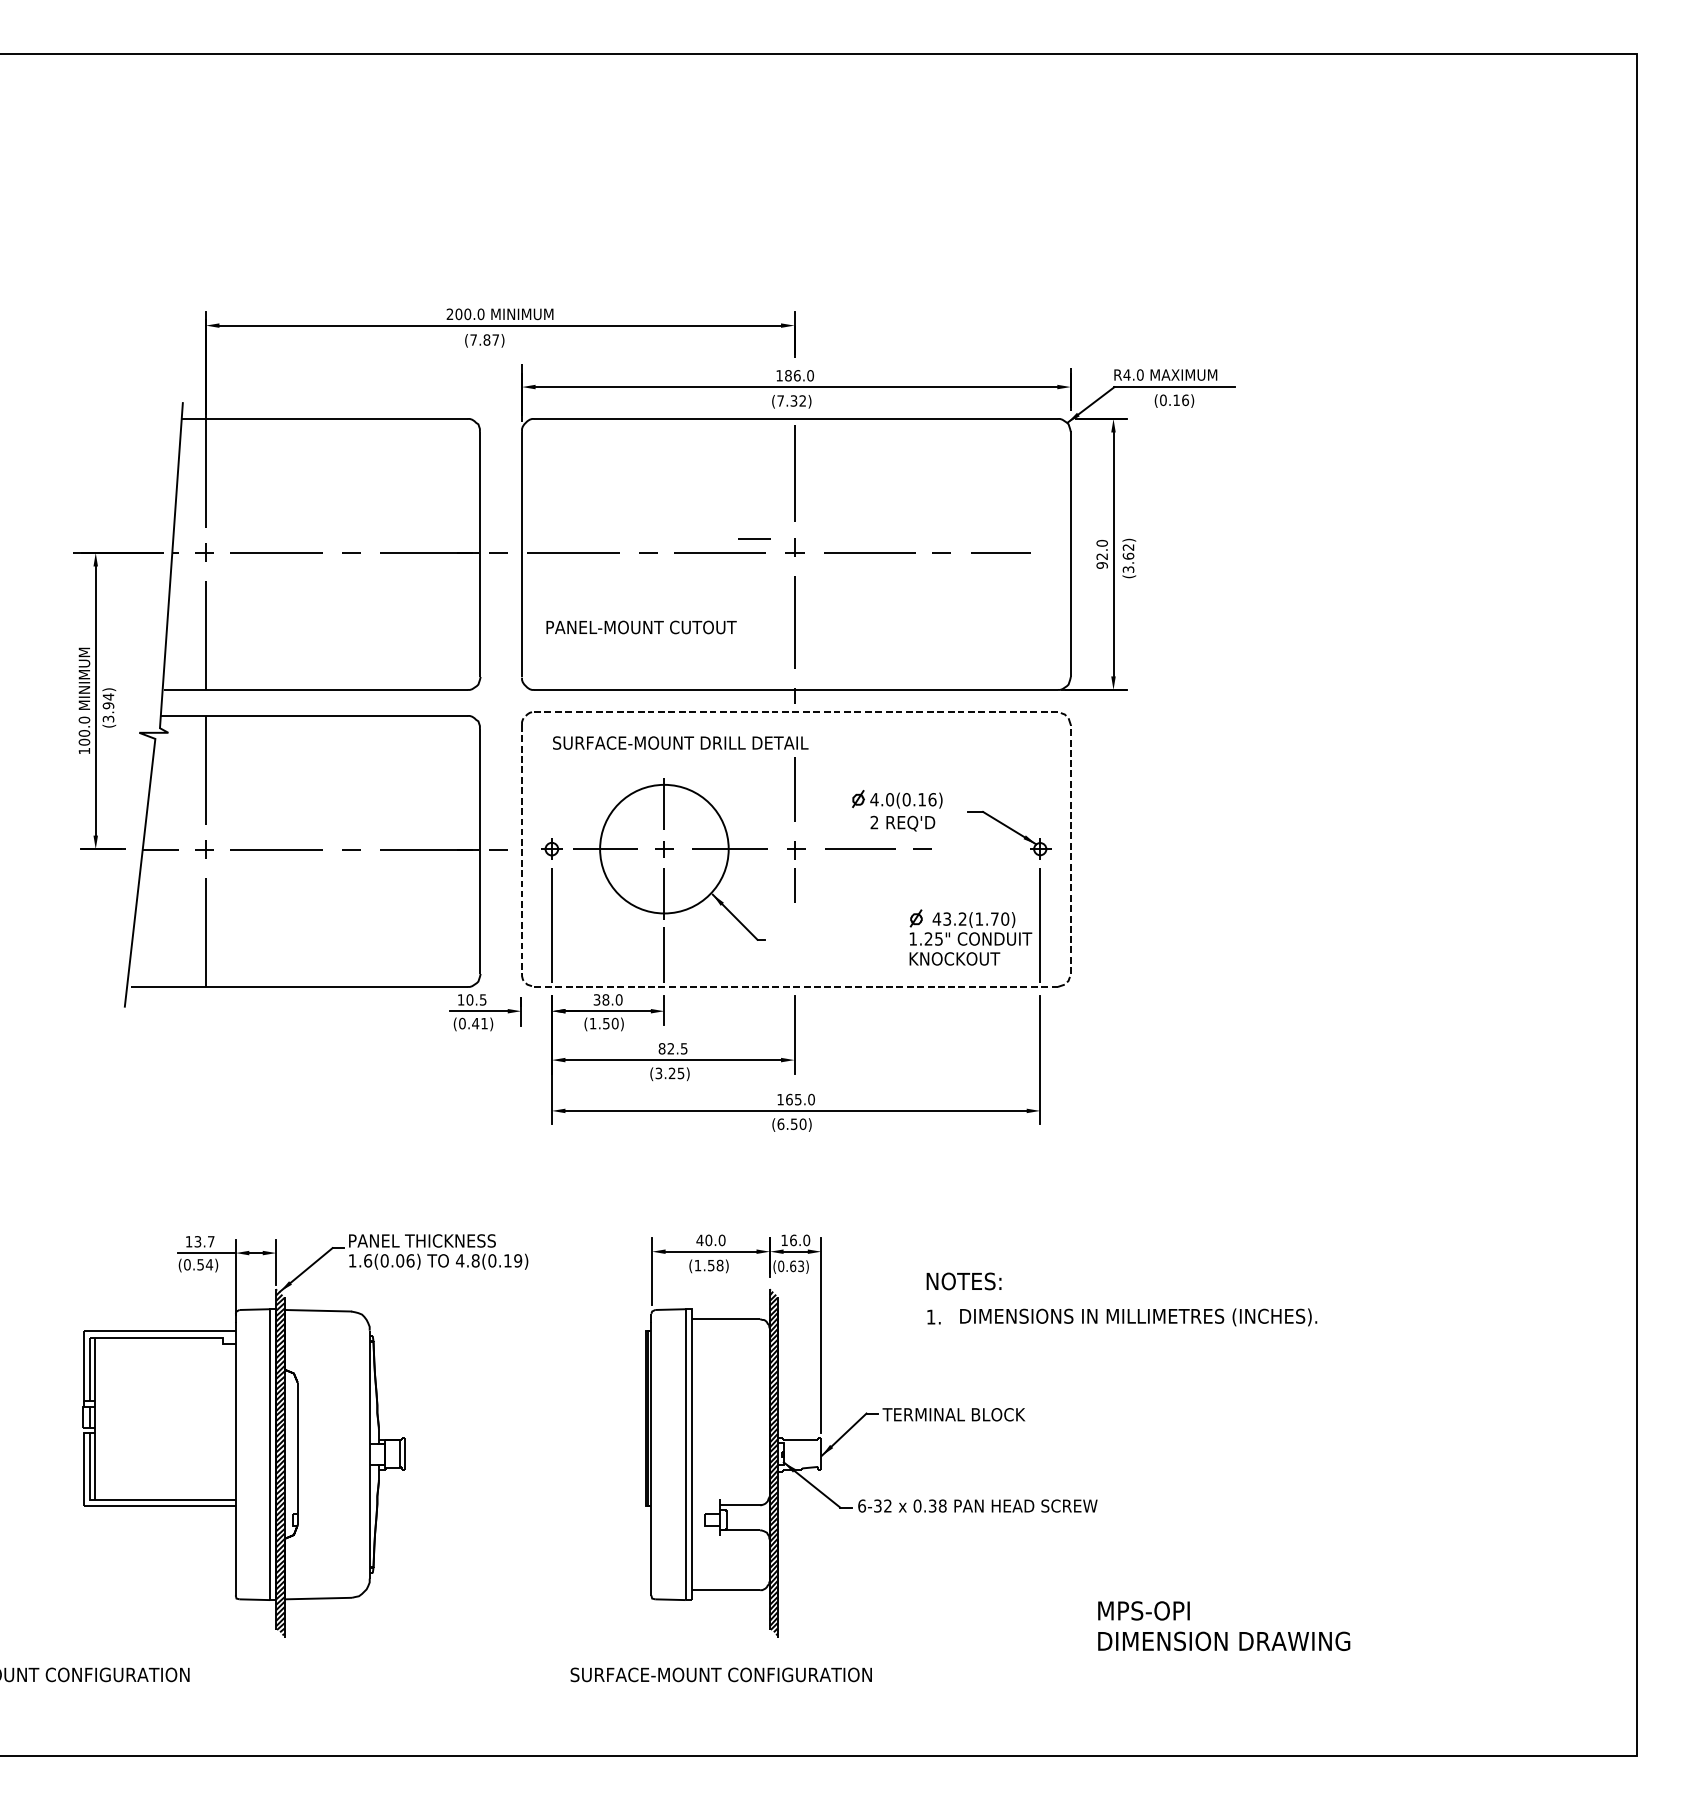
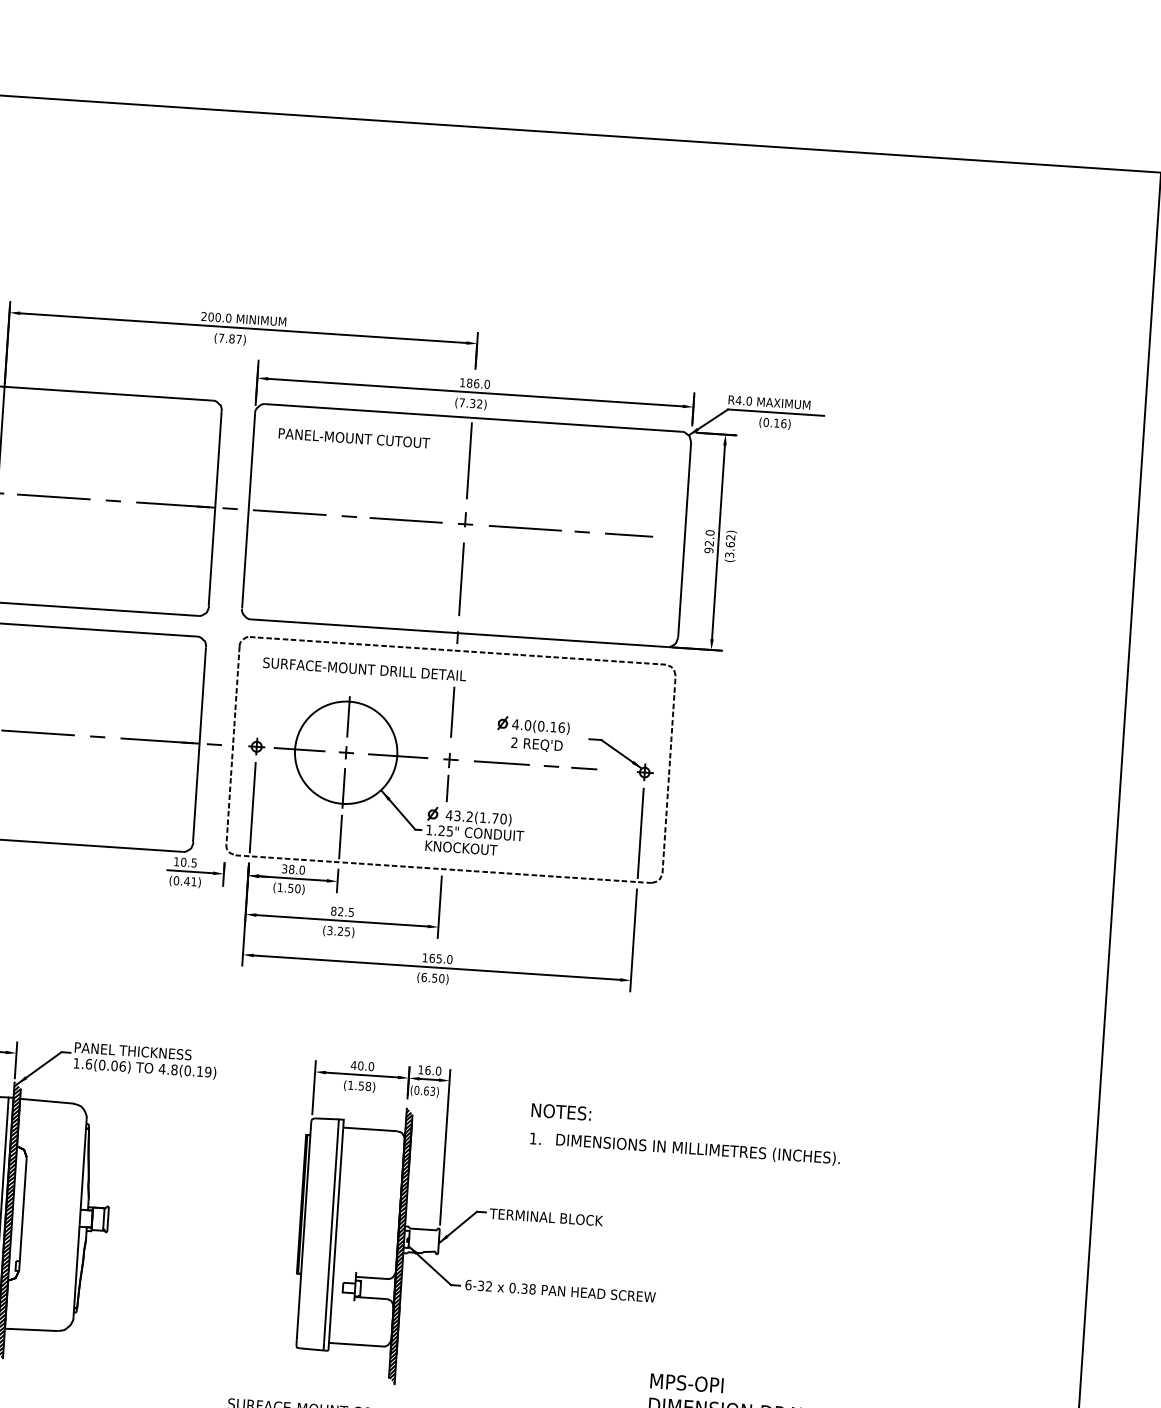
line: (754, 538) -> (584, 768), moved
text: (641, 627) -> (354, 438), moved
part: (970, 937) -> (475, 831), moved

